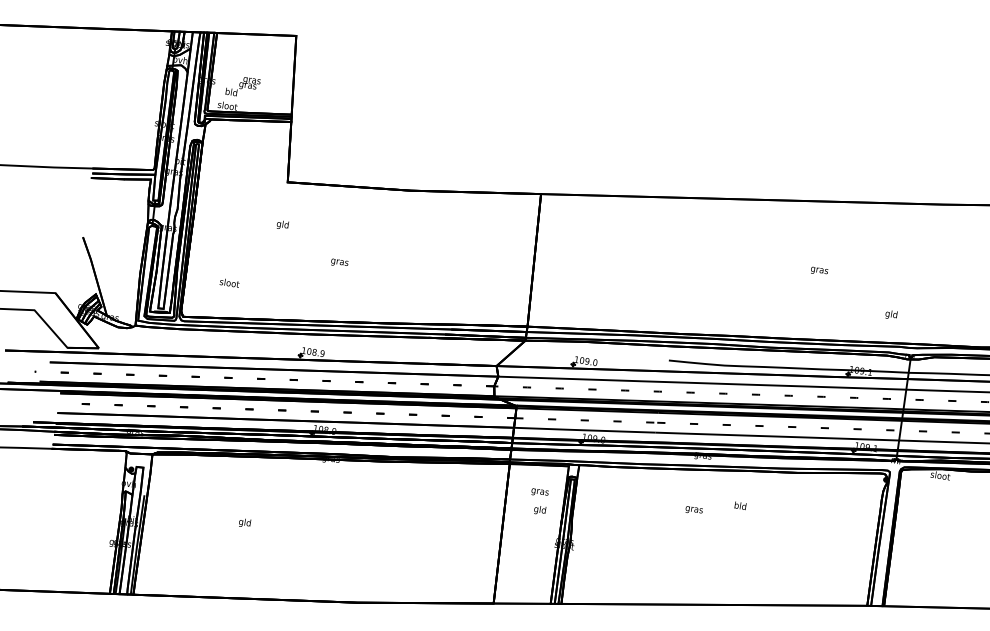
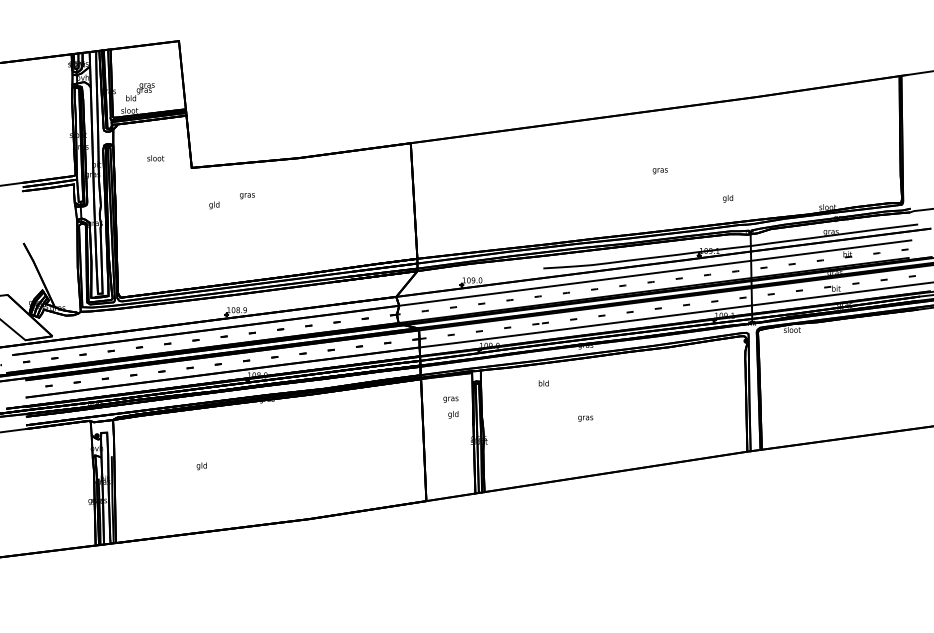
text: (282, 225) -> (214, 205), moved
text: (339, 263) -> (247, 196), moved
text: (229, 283) -> (155, 158), moved
text: (740, 505) -> (543, 383), moved
text: (693, 510) -> (585, 418), moved

